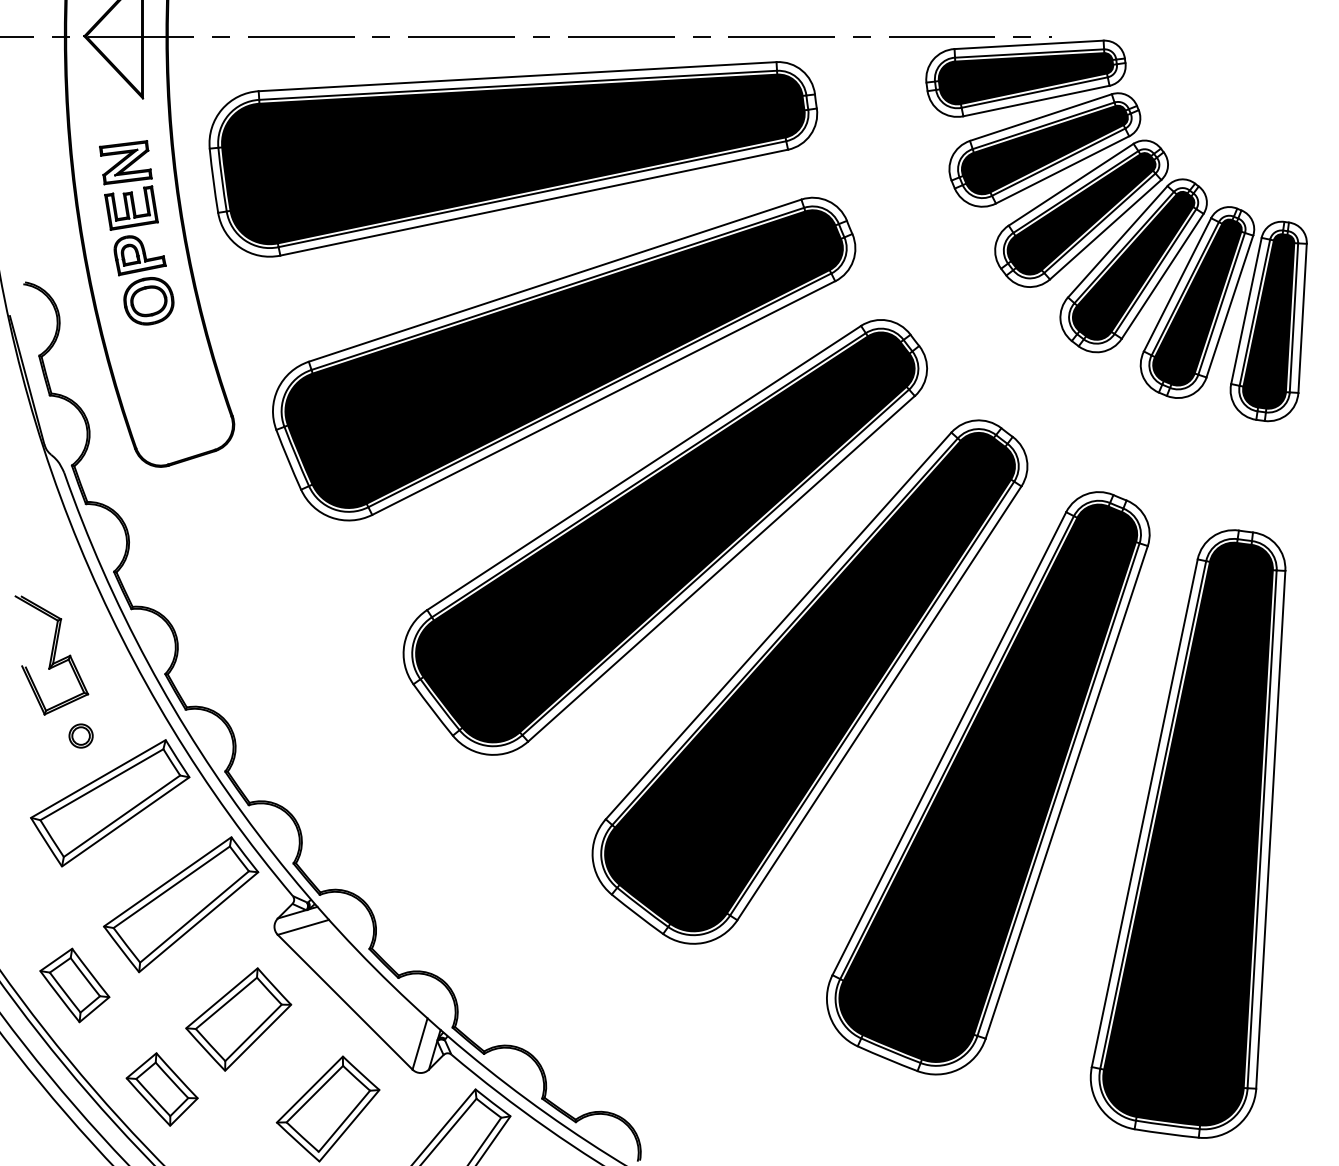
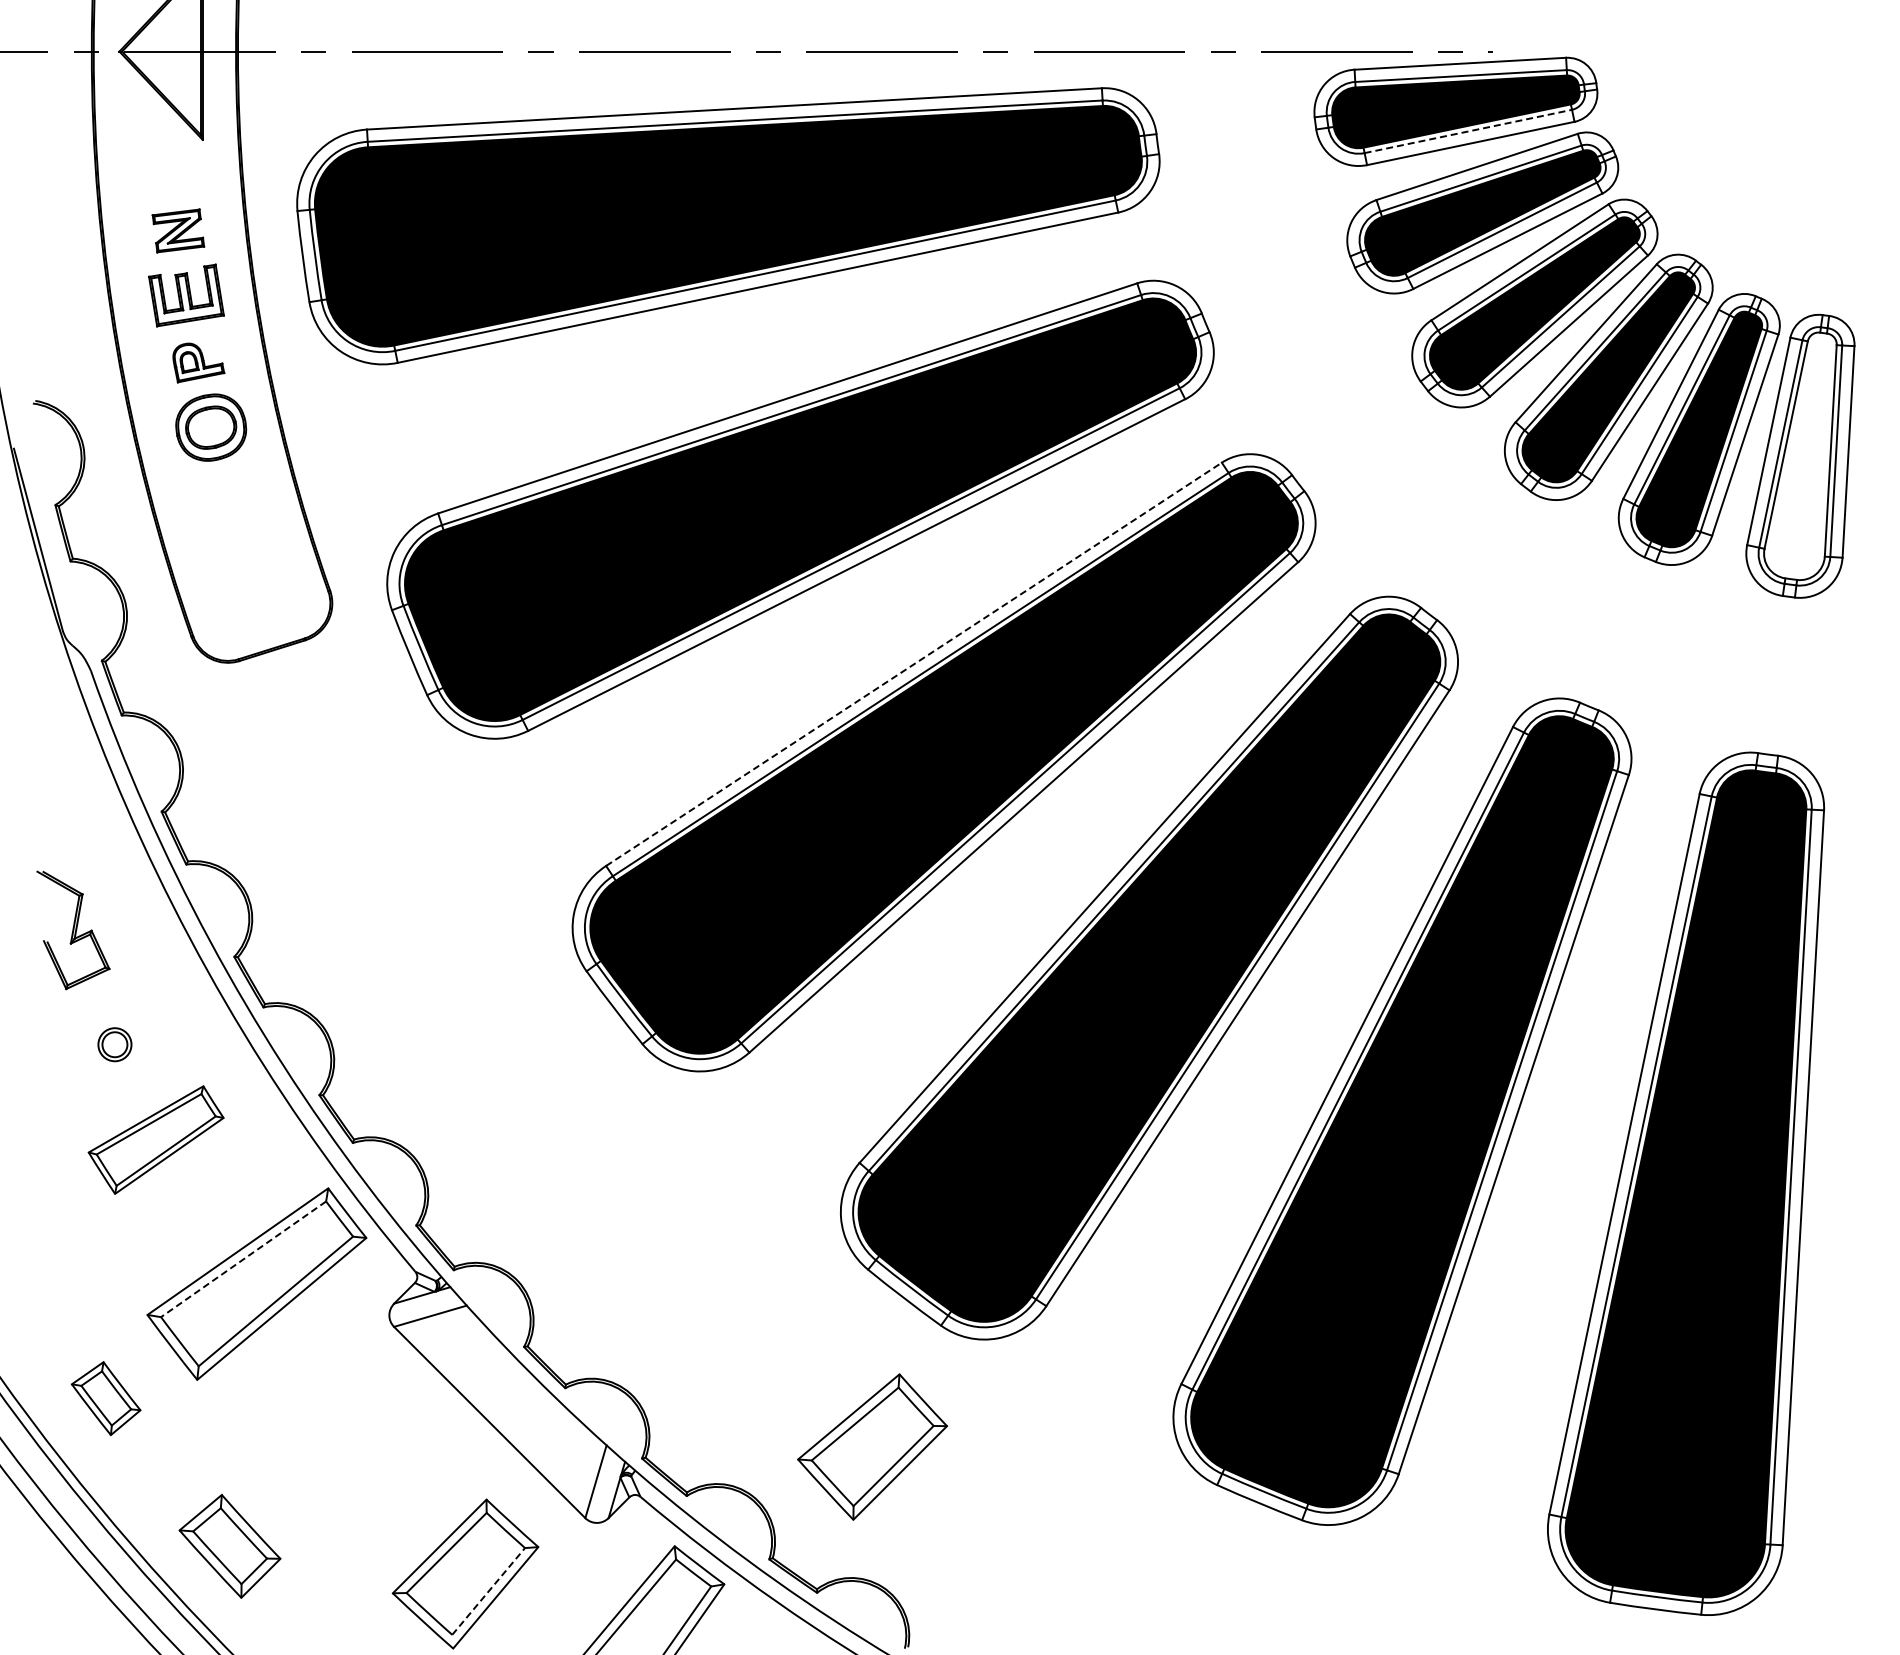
line: (1034, 92) -> (1468, 131), solid -> dashed
part: (125, 162) -> (178, 230), size x0.7
part: (139, 255) -> (198, 362), size x0.7
fill: (1268, 321) -> (1800, 456), removed
line: (644, 468) -> (914, 664), solid -> dashed
part: (51, 655) -> (73, 930), size x0.7
part: (109, 802) -> (155, 1139), size x0.6
line: (171, 887) -> (243, 1259), solid -> dashed
part: (75, 985) -> (106, 1398), size x0.7
part: (238, 1019) -> (872, 1446), moved
line: (344, 1121) -> (488, 1591), solid -> dashed

